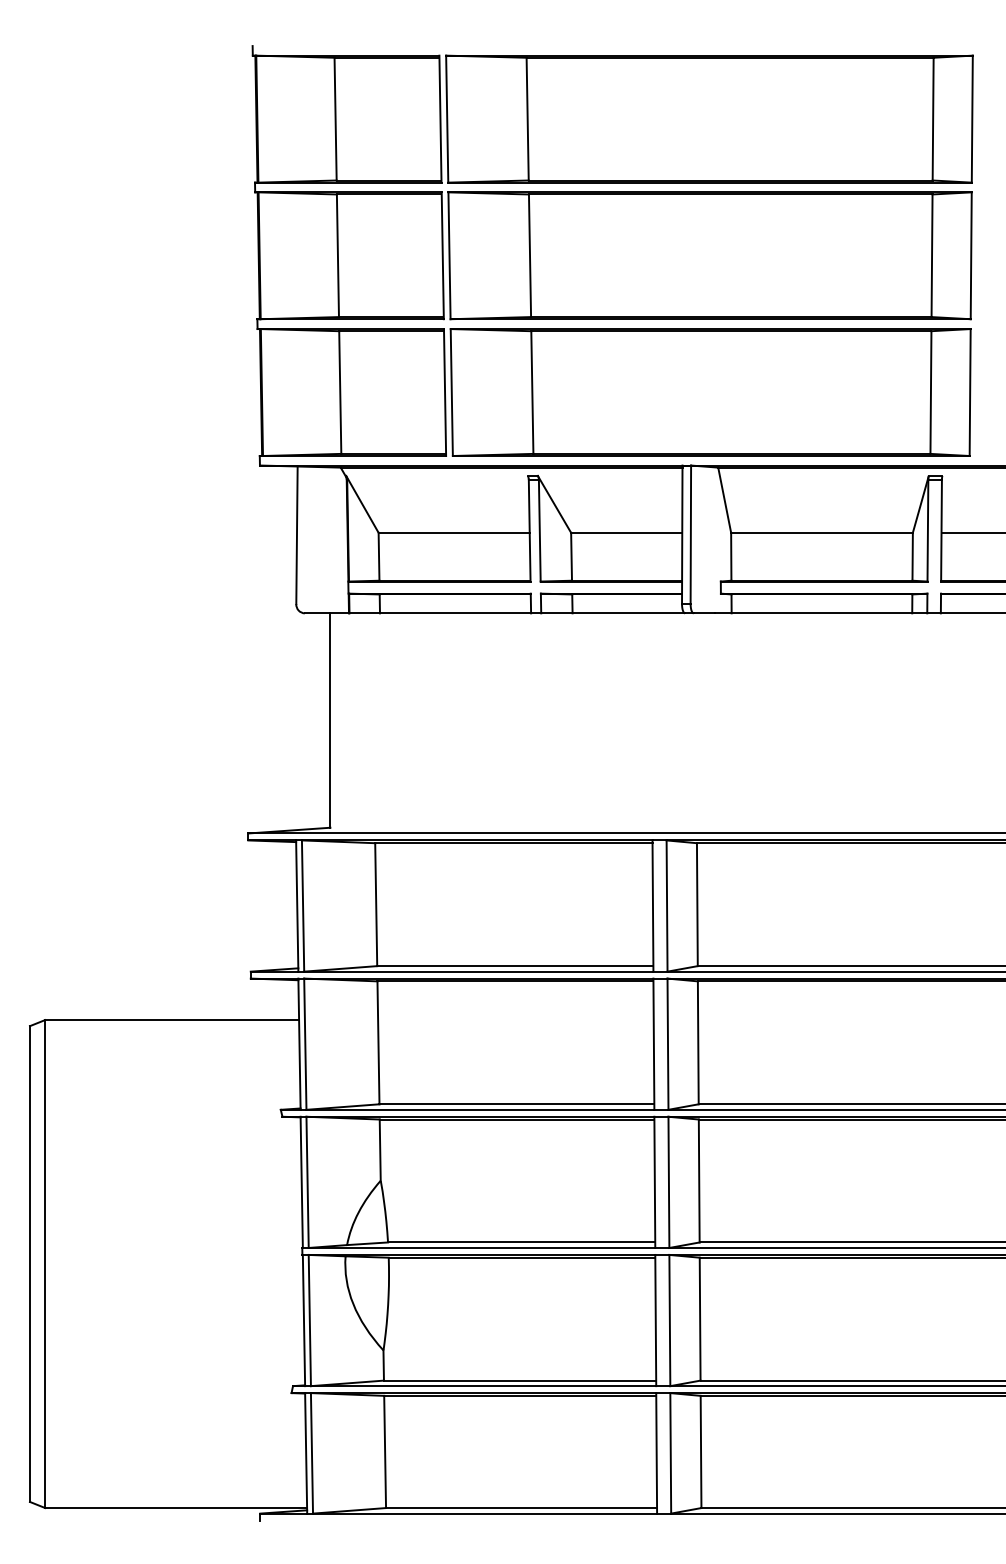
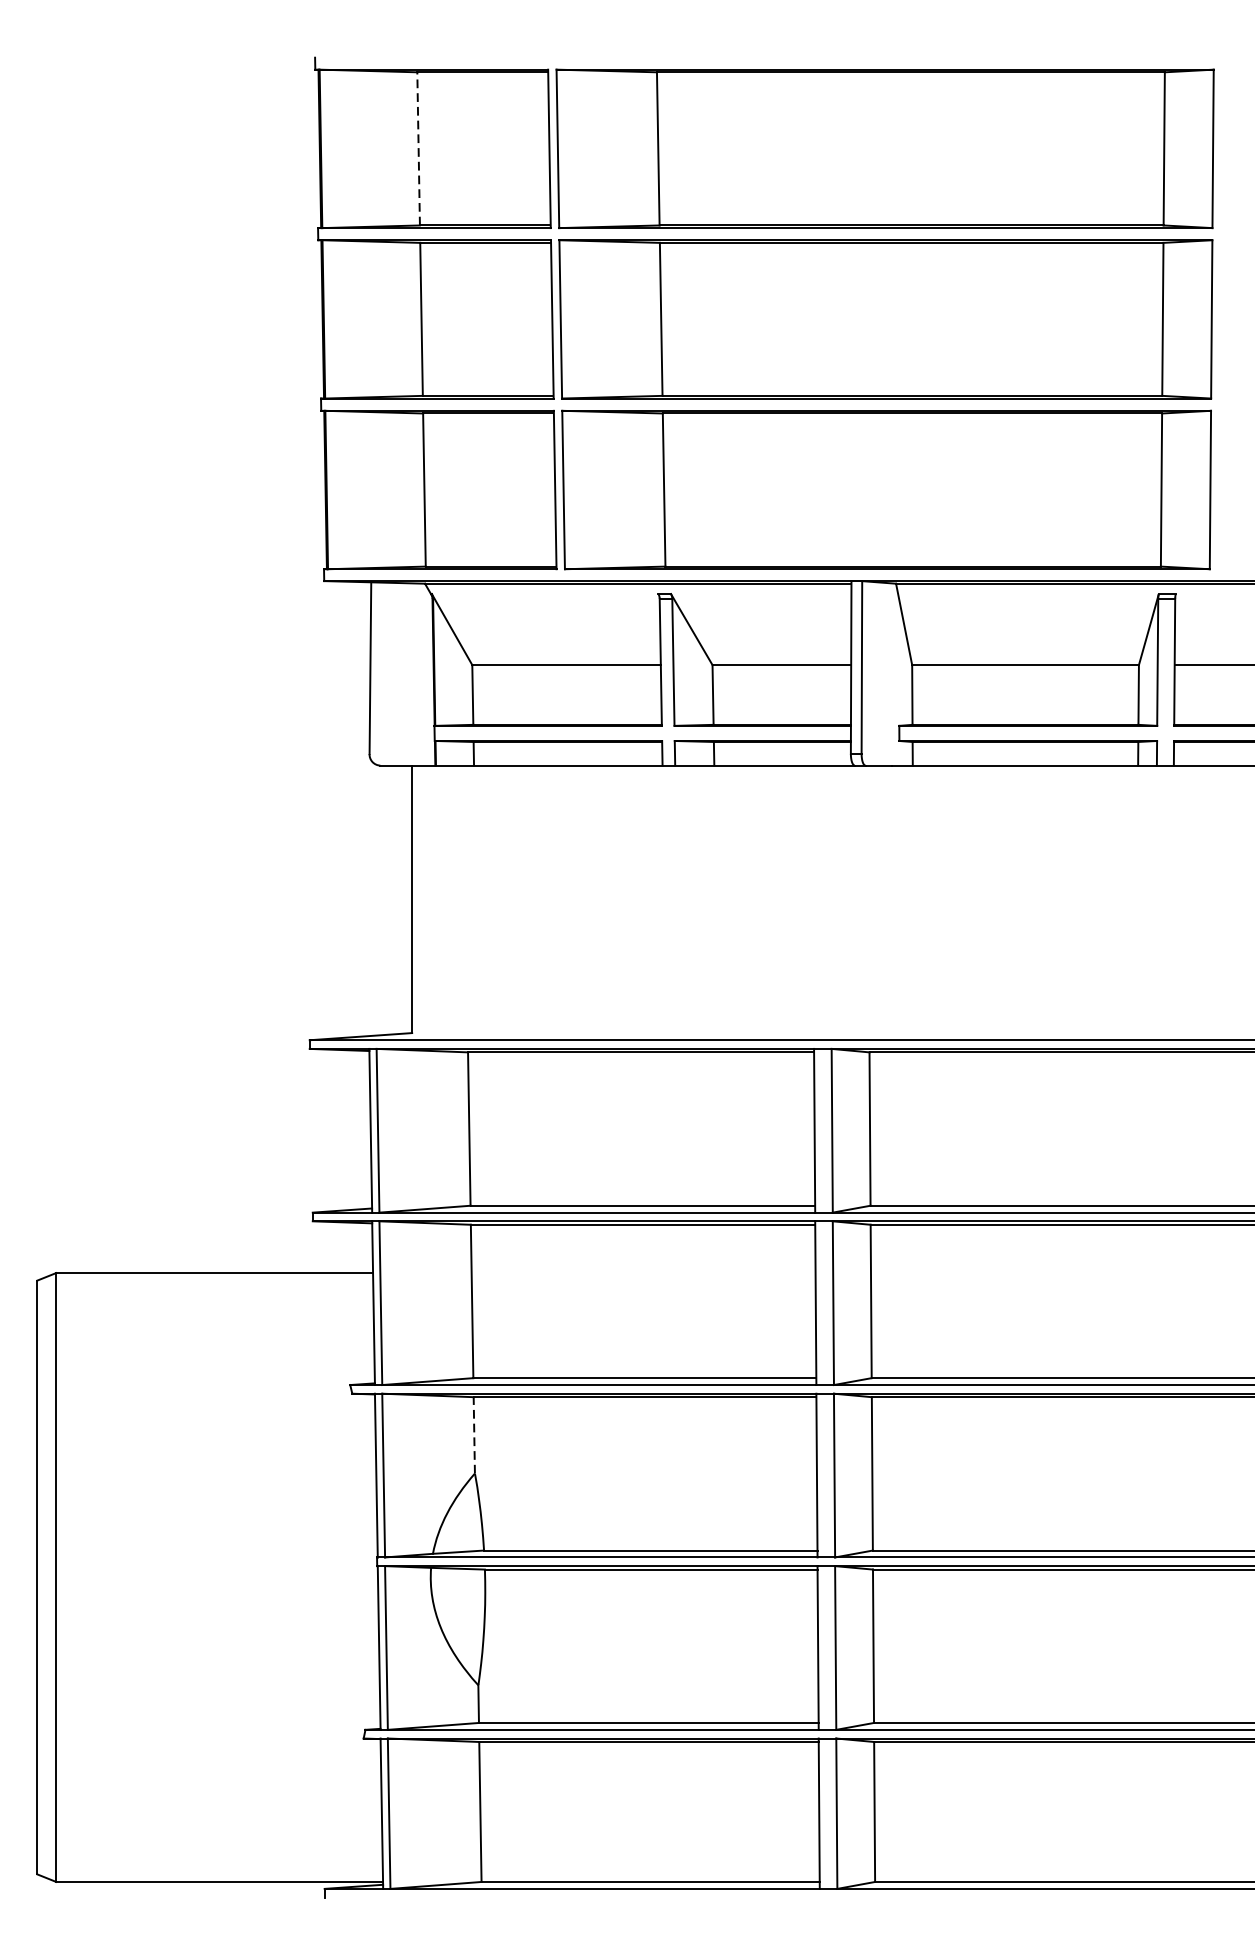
line: (335, 118) -> (418, 148), solid -> dashed
line: (380, 1150) -> (474, 1435), solid -> dashed

